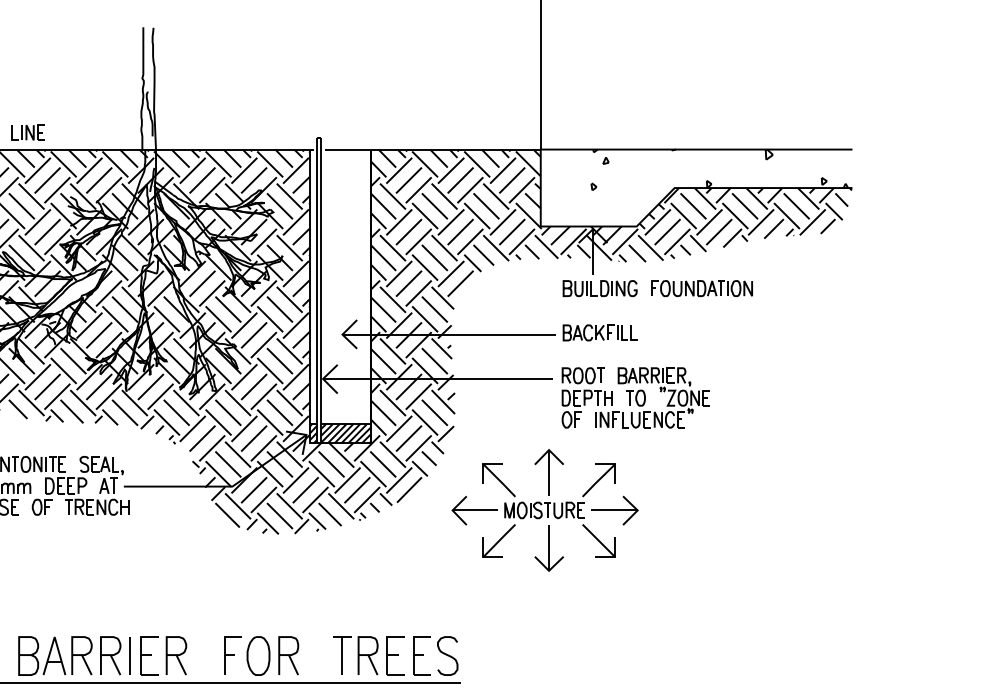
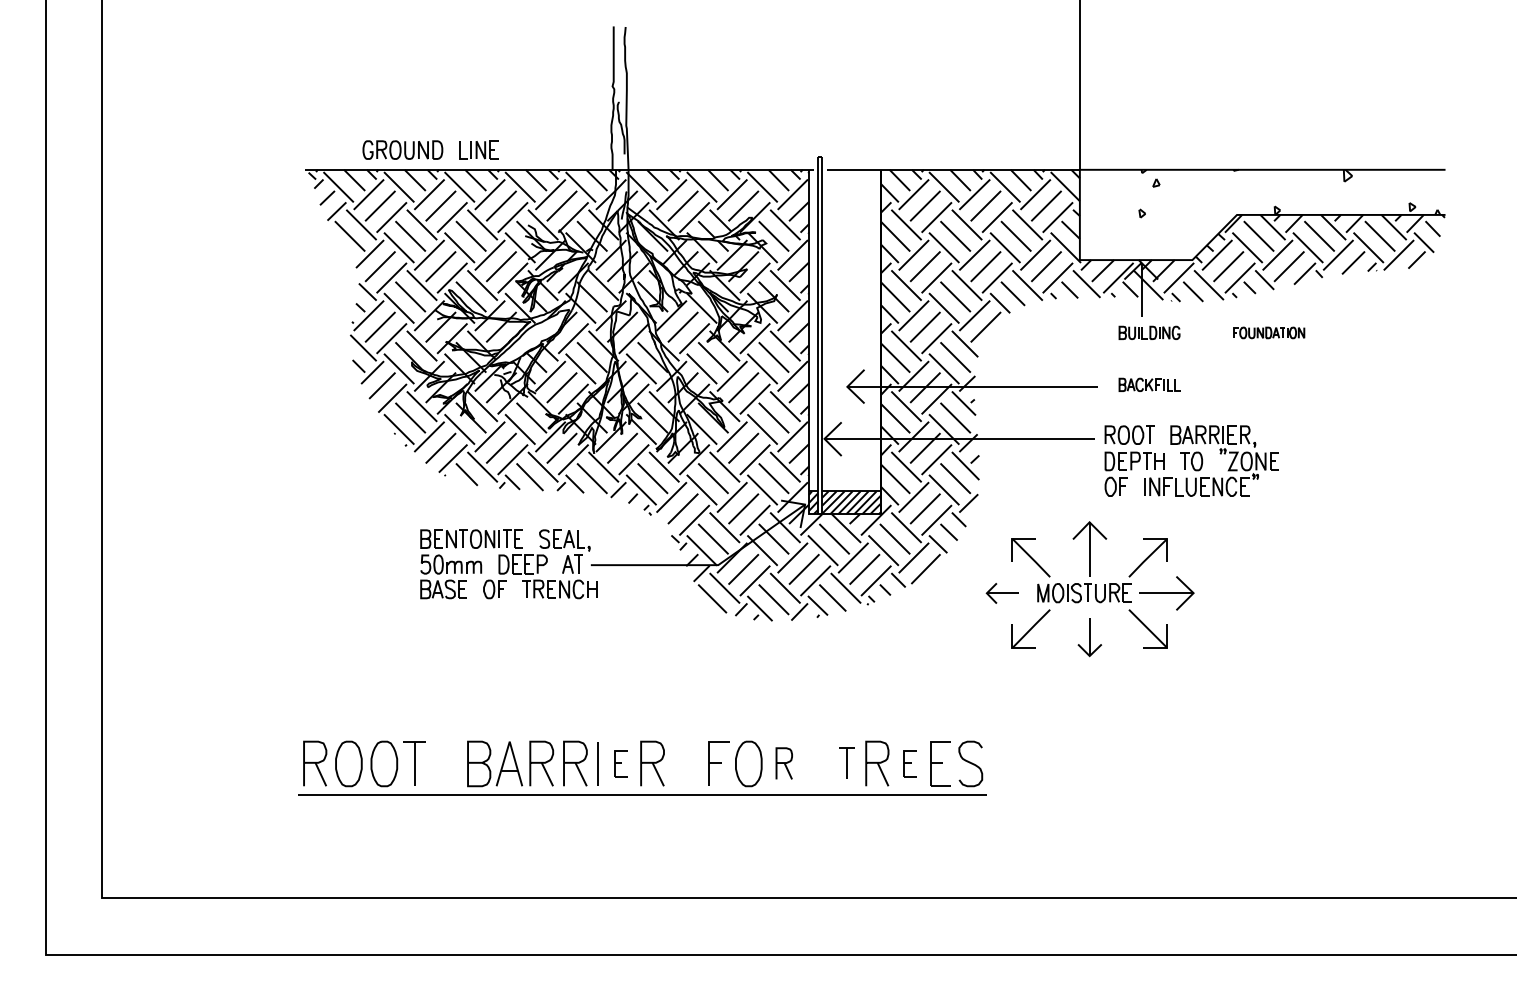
part: (600, 288) -> (1149, 332), size x0.7
part: (701, 288) -> (1268, 332), size x0.6
part: (600, 332) -> (1149, 384), size x0.7
part: (474, 510) -> (1002, 593), size x0.6
part: (548, 548) -> (1089, 637), size x0.7
part: (149, 655) -> (620, 763), size x0.6
part: (288, 655) -> (784, 763), size x0.7
part: (341, 655) -> (846, 763), size x0.7
part: (395, 655) -> (909, 763), size x0.6

